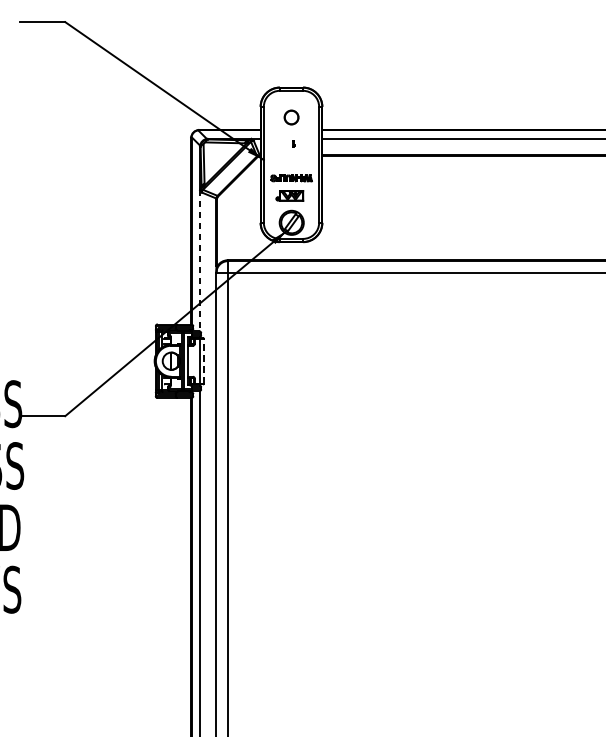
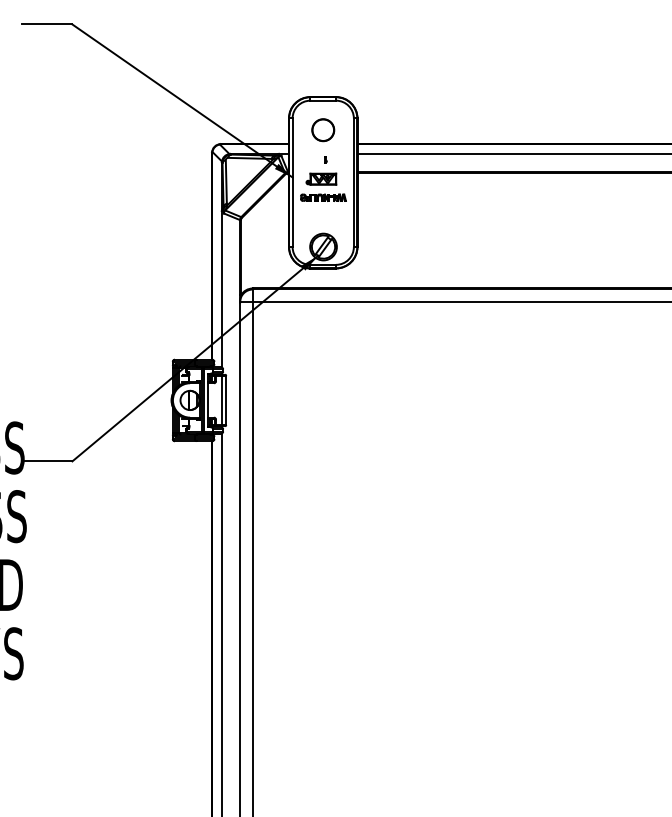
circle: (291, 117) -> (323, 130), size x1.43
part: (289, 195) -> (321, 178), moved
line: (199, 261) -> (221, 289), dashed -> solid
line: (204, 361) -> (226, 400), dashed -> solid

